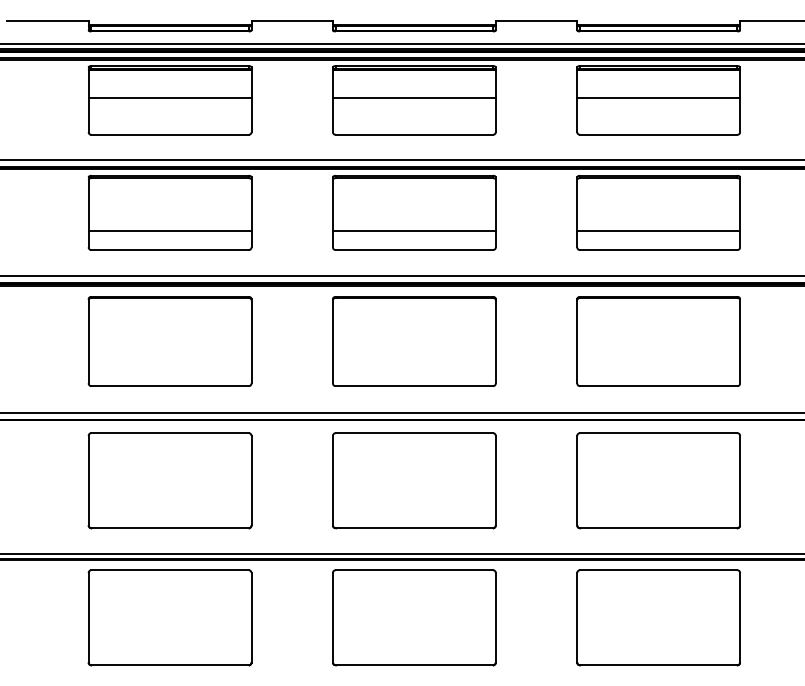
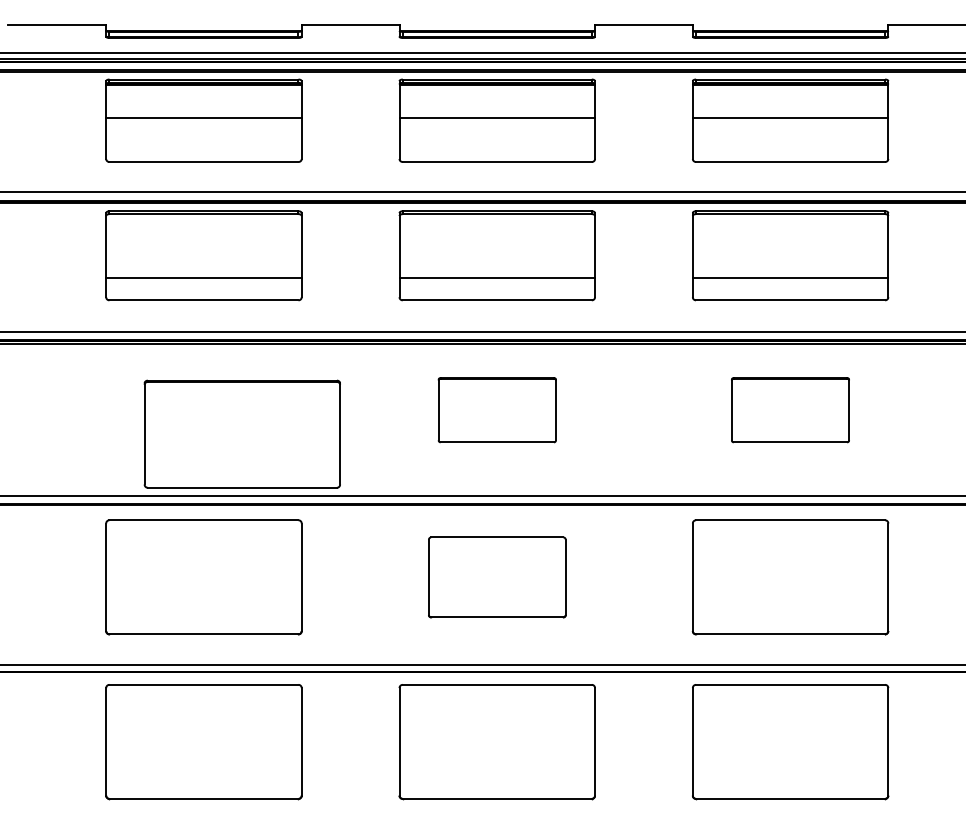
part: (169, 341) -> (241, 434), moved
part: (414, 341) -> (497, 410), size x0.6
part: (658, 341) -> (790, 410), size x0.6
part: (414, 480) -> (497, 577), size x0.7

